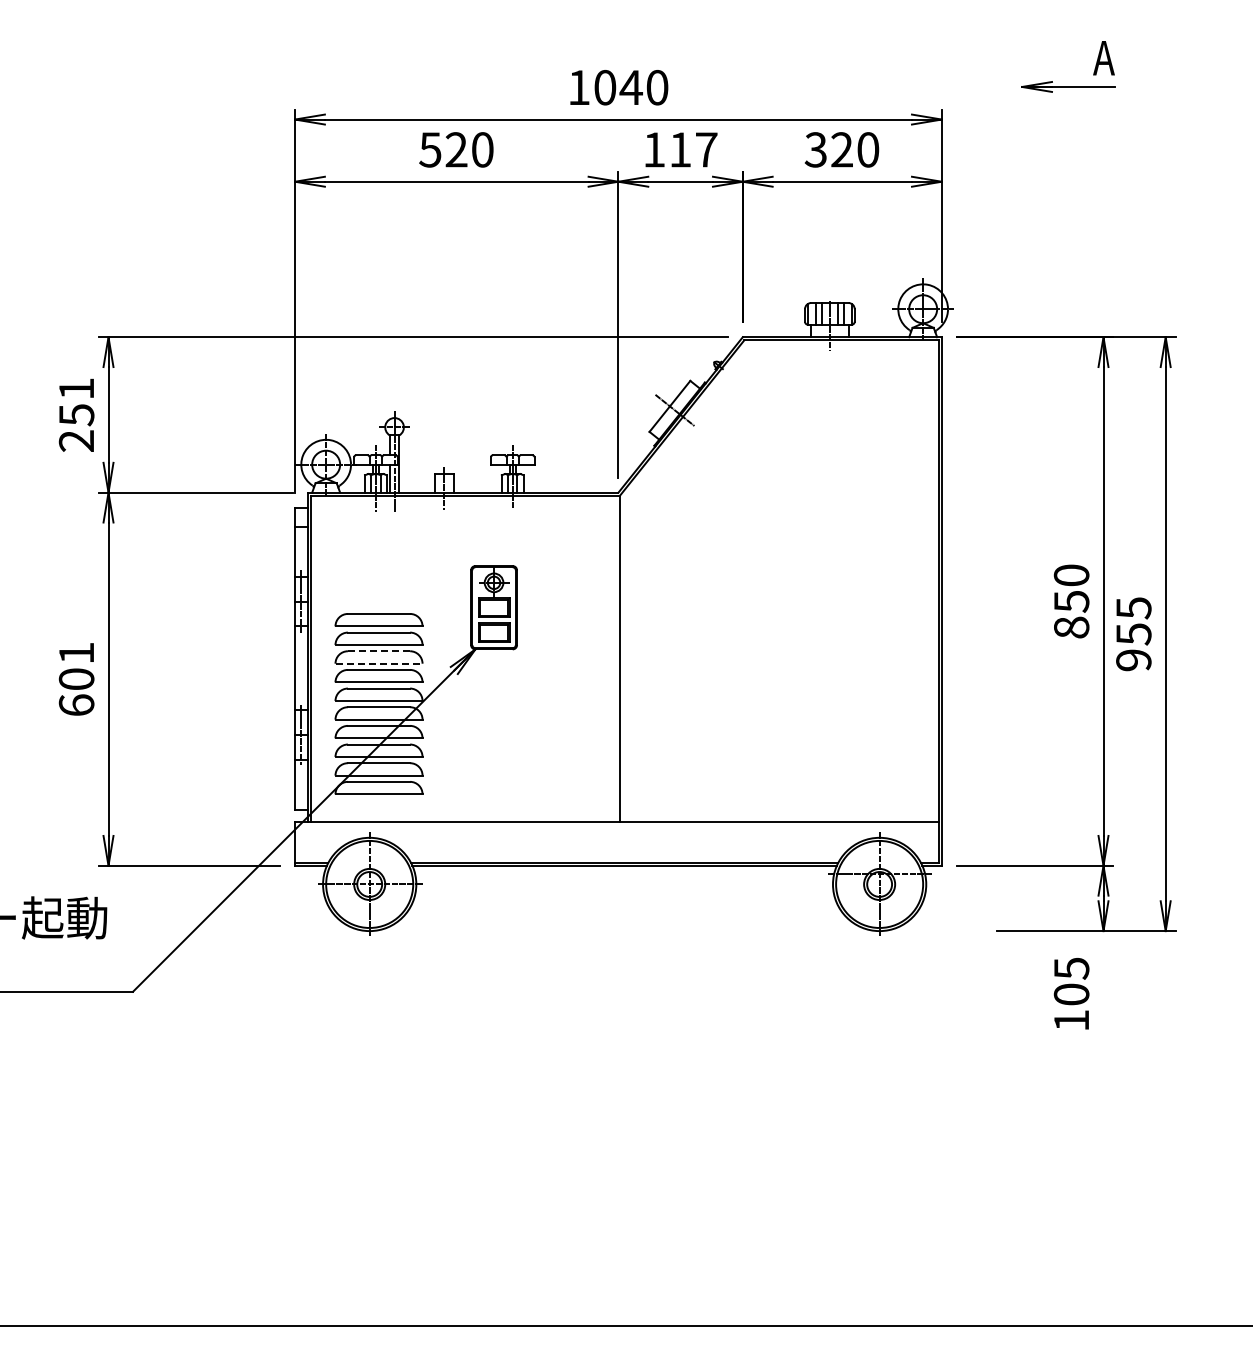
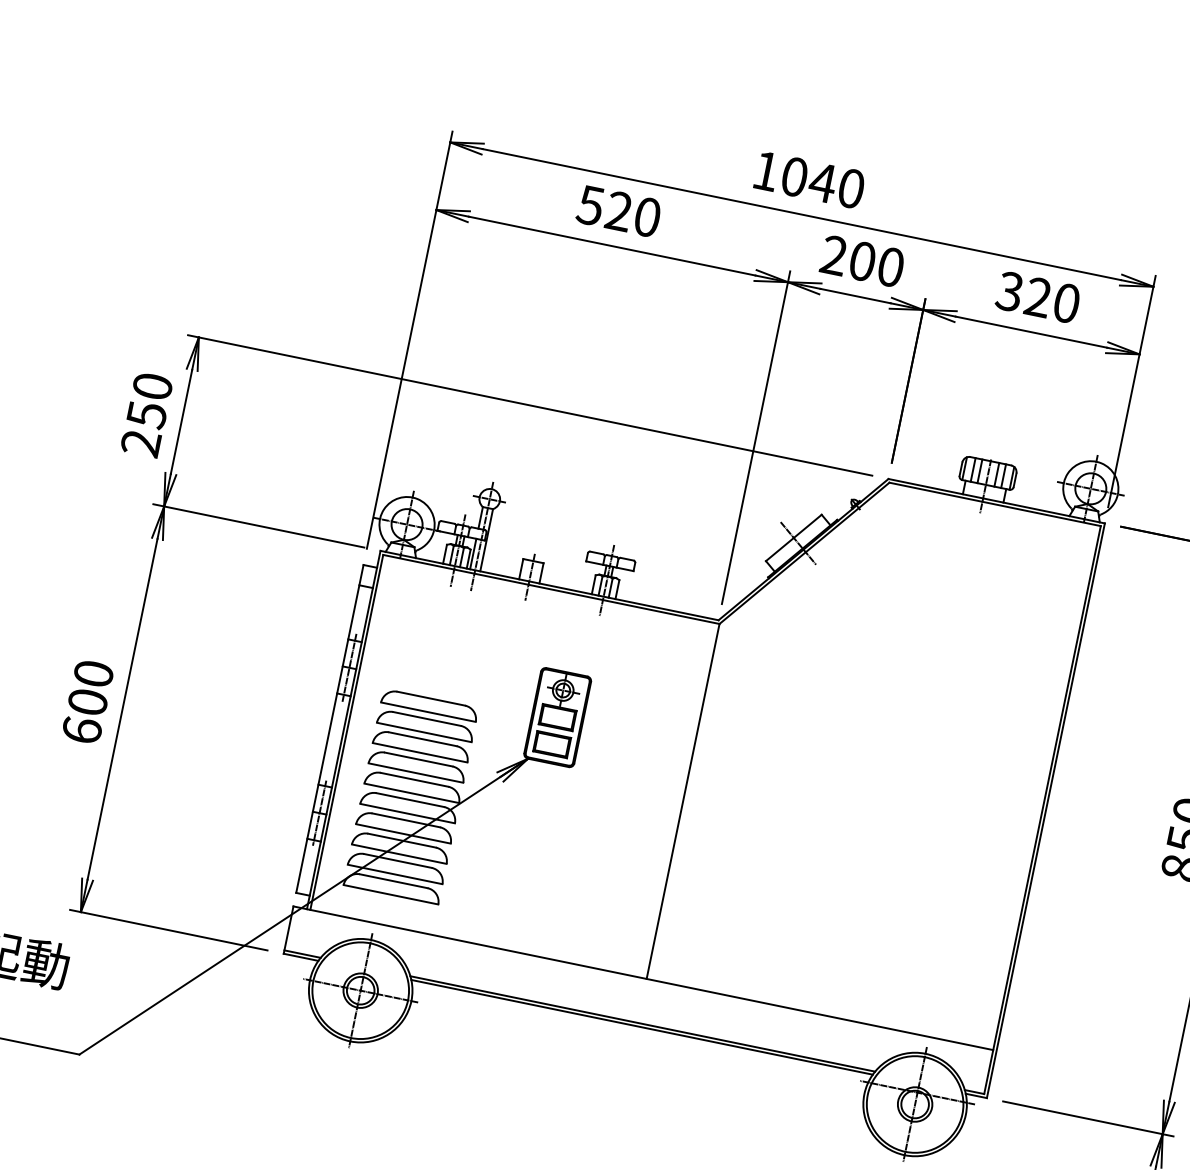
text: (680, 149) -> (862, 260), 117 -> 200
text: (76, 388) -> (152, 386), 251 -> 250
line: (379, 651) -> (423, 739), dashed -> solid
text: (76, 652) -> (93, 673), 601 -> 600
line: (379, 663) -> (420, 752), dashed -> solid

